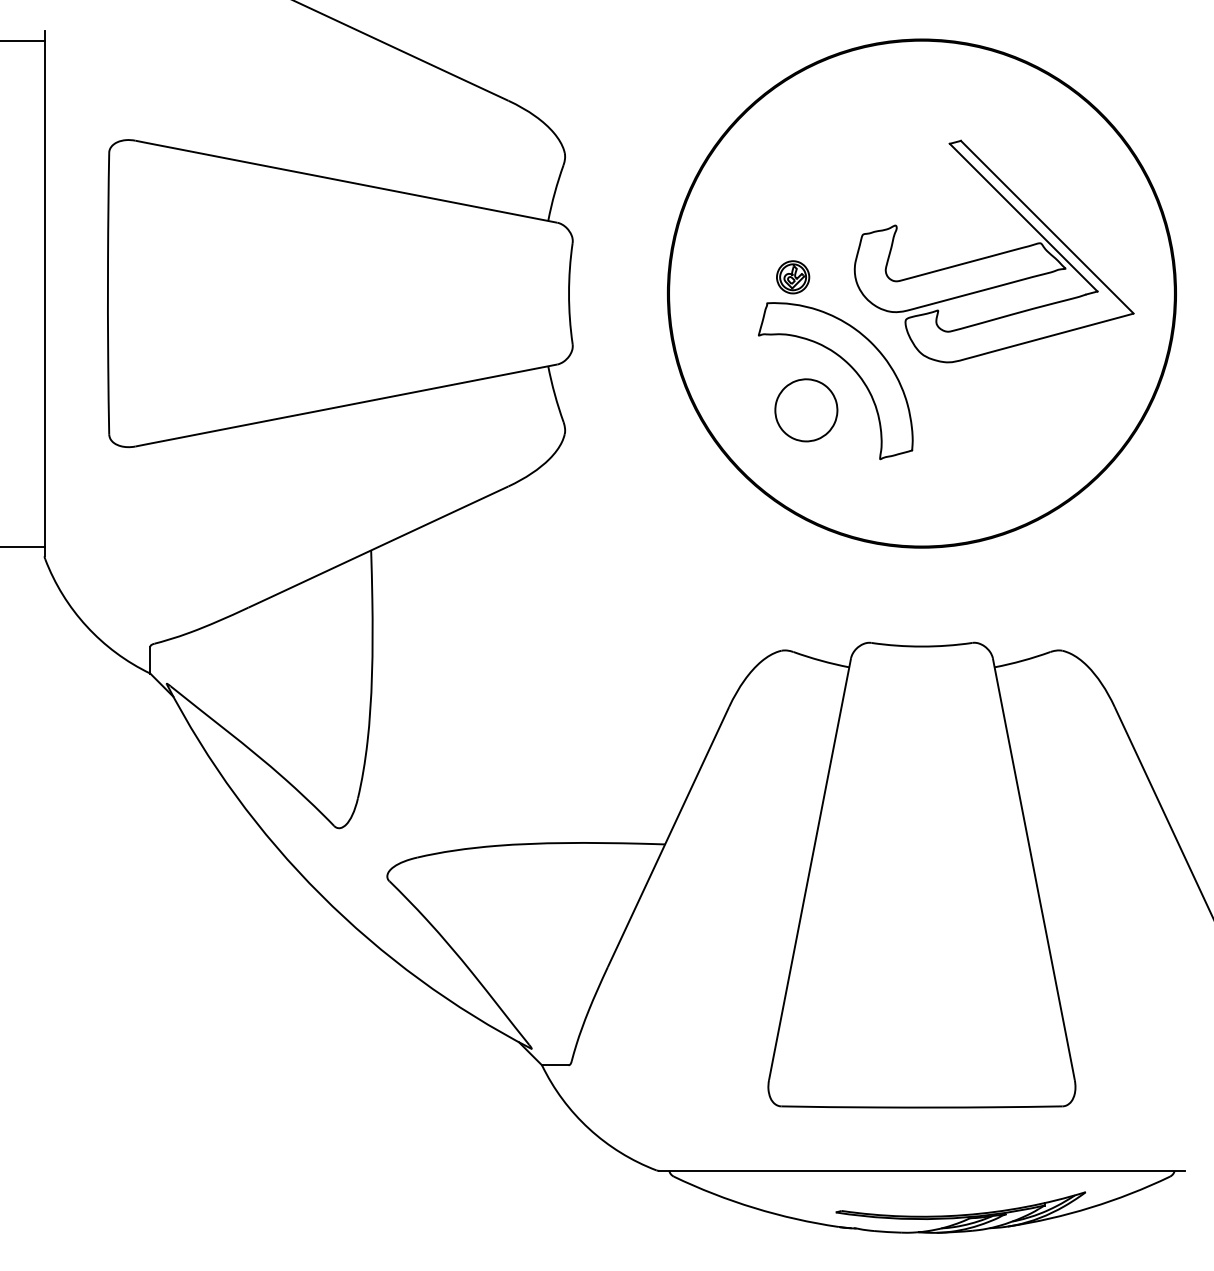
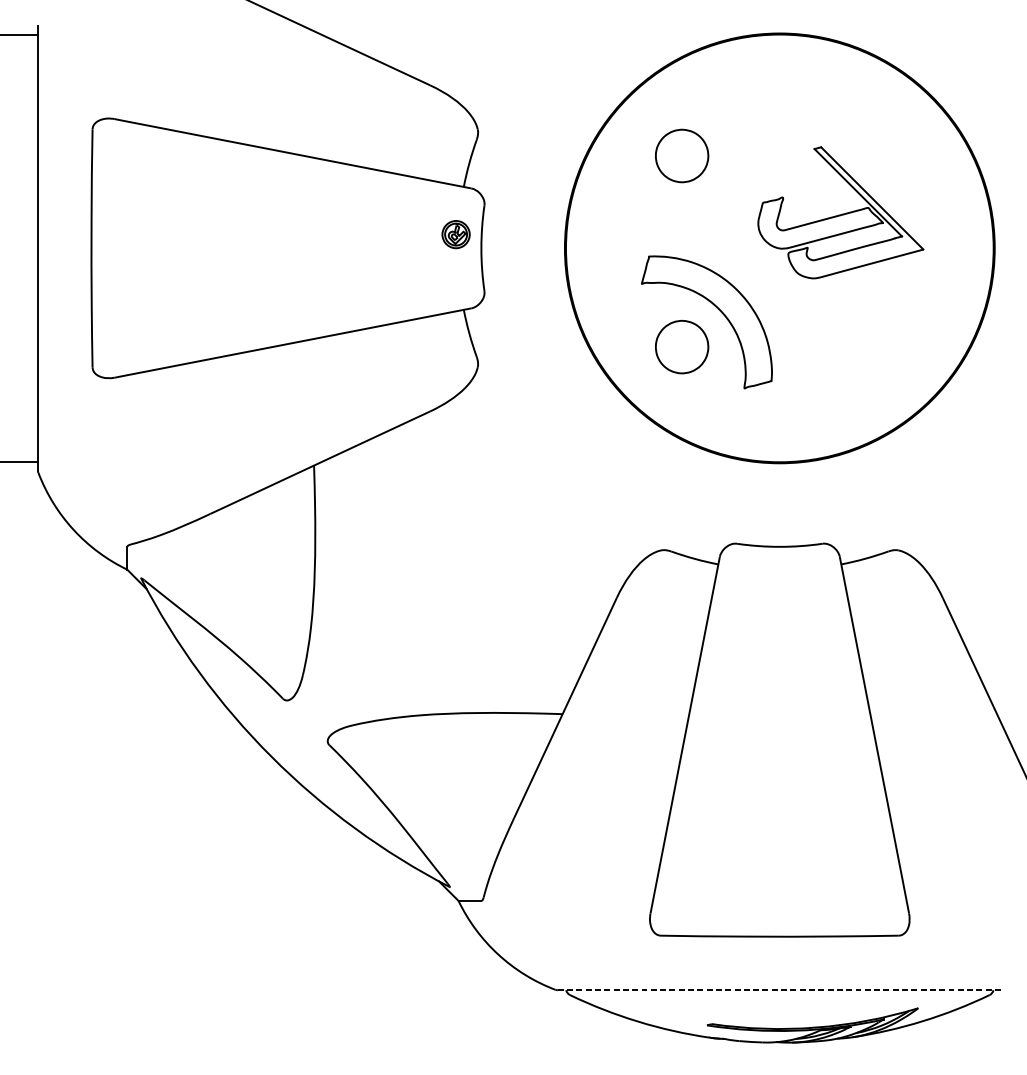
part: (806, 184) -> (682, 156), added
part: (993, 251) -> (840, 212), size x0.7
part: (793, 277) -> (456, 234), moved
line: (921, 1170) -> (779, 989), solid -> dashed

